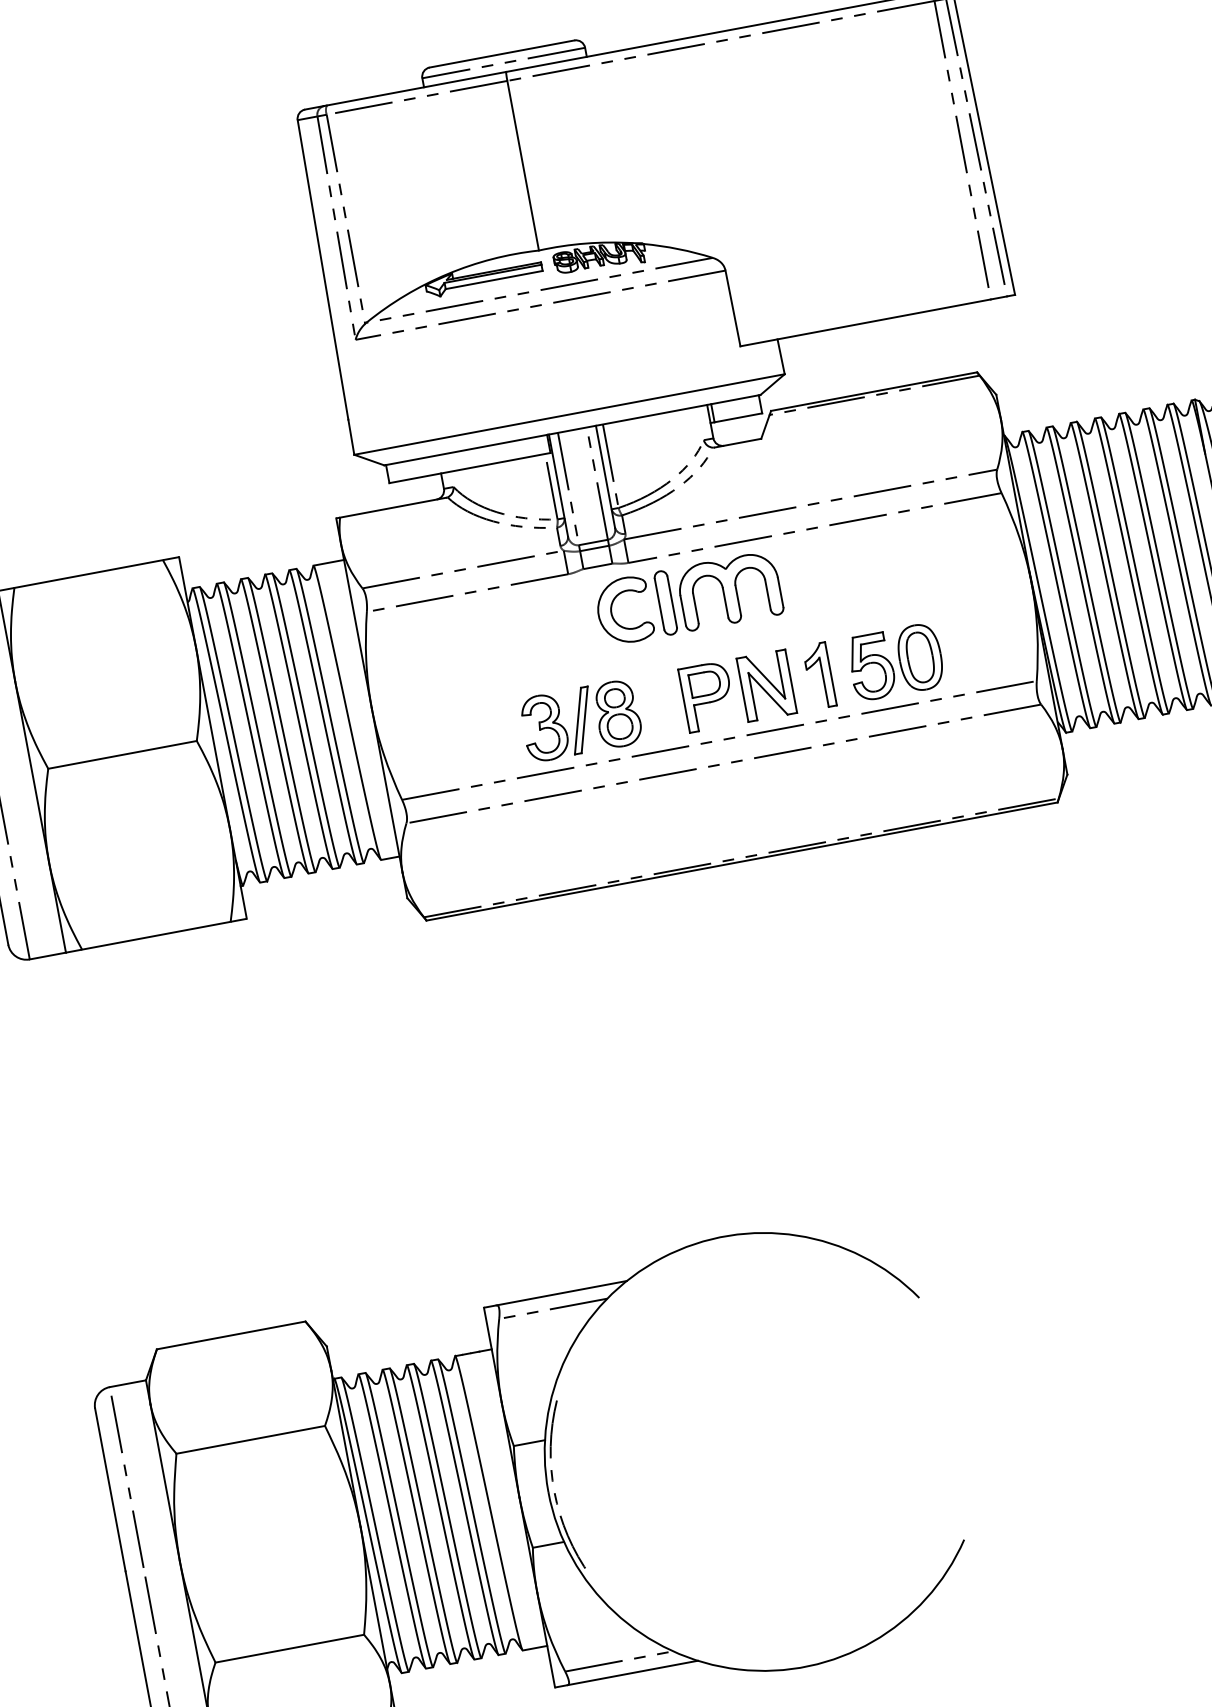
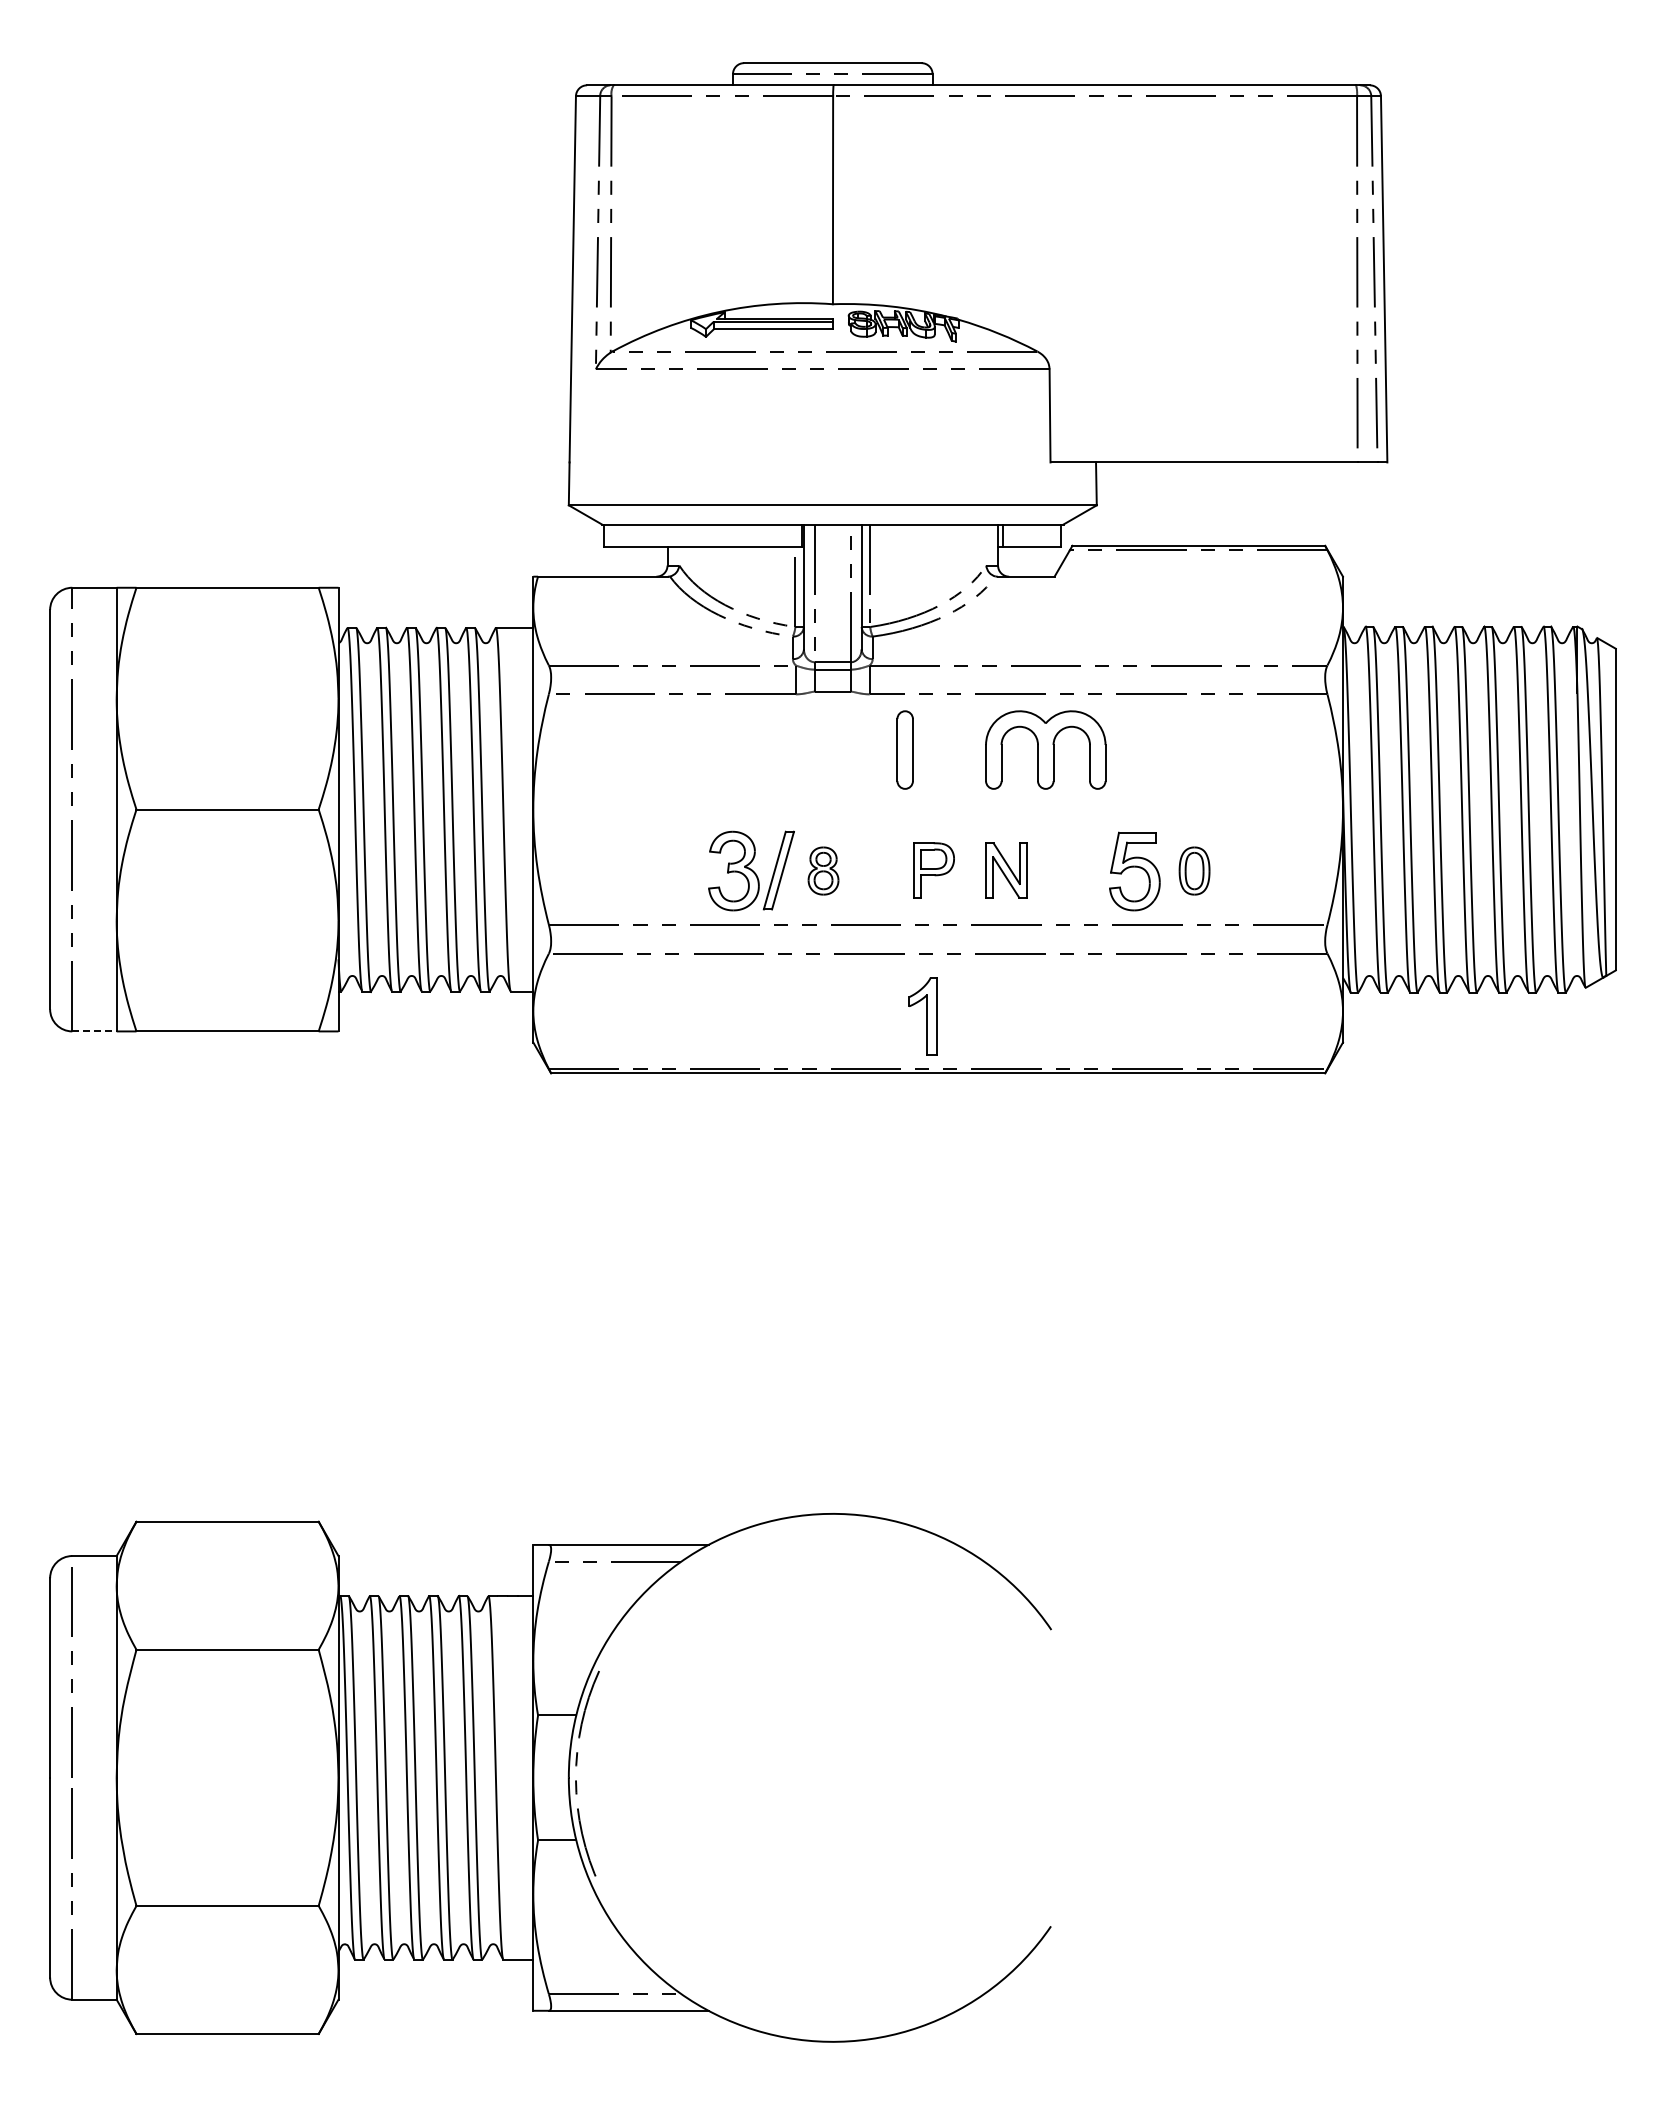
part: (729, 590) -> (1045, 749), moved
part: (612, 612) -> (839, 749), removed
part: (920, 657) -> (1194, 870), size x0.6
part: (819, 675) -> (922, 1016), moved
part: (766, 685) -> (1006, 870), size x0.7
part: (707, 696) -> (933, 869), size x0.7
part: (617, 713) -> (823, 870), size x0.6
line: (47, 956) -> (94, 1031), solid -> dashed

